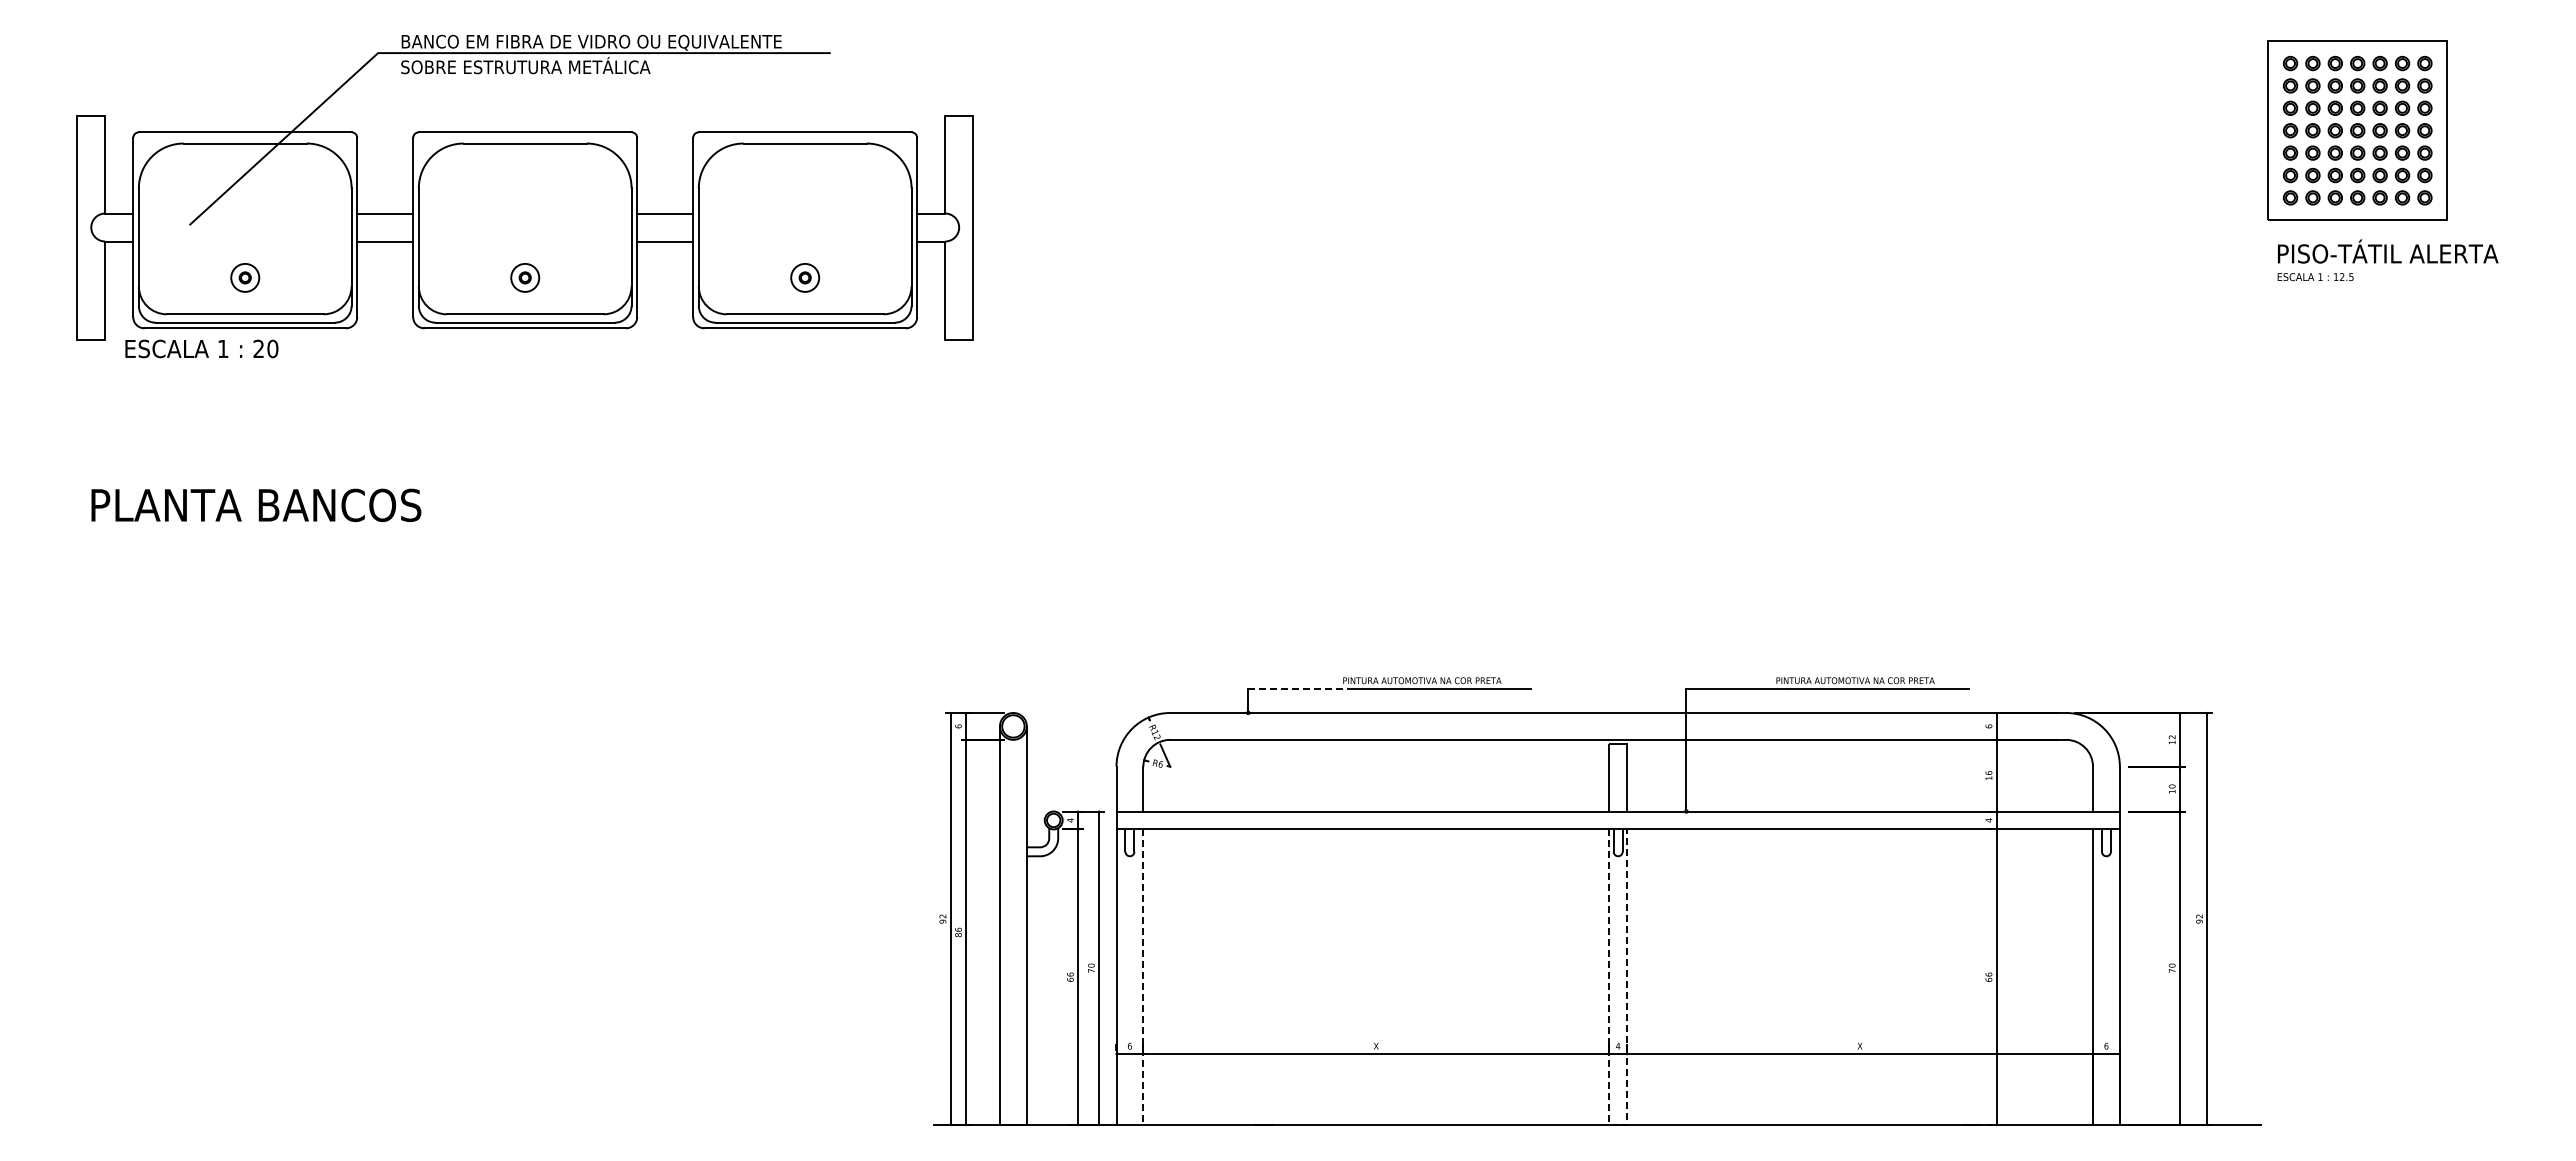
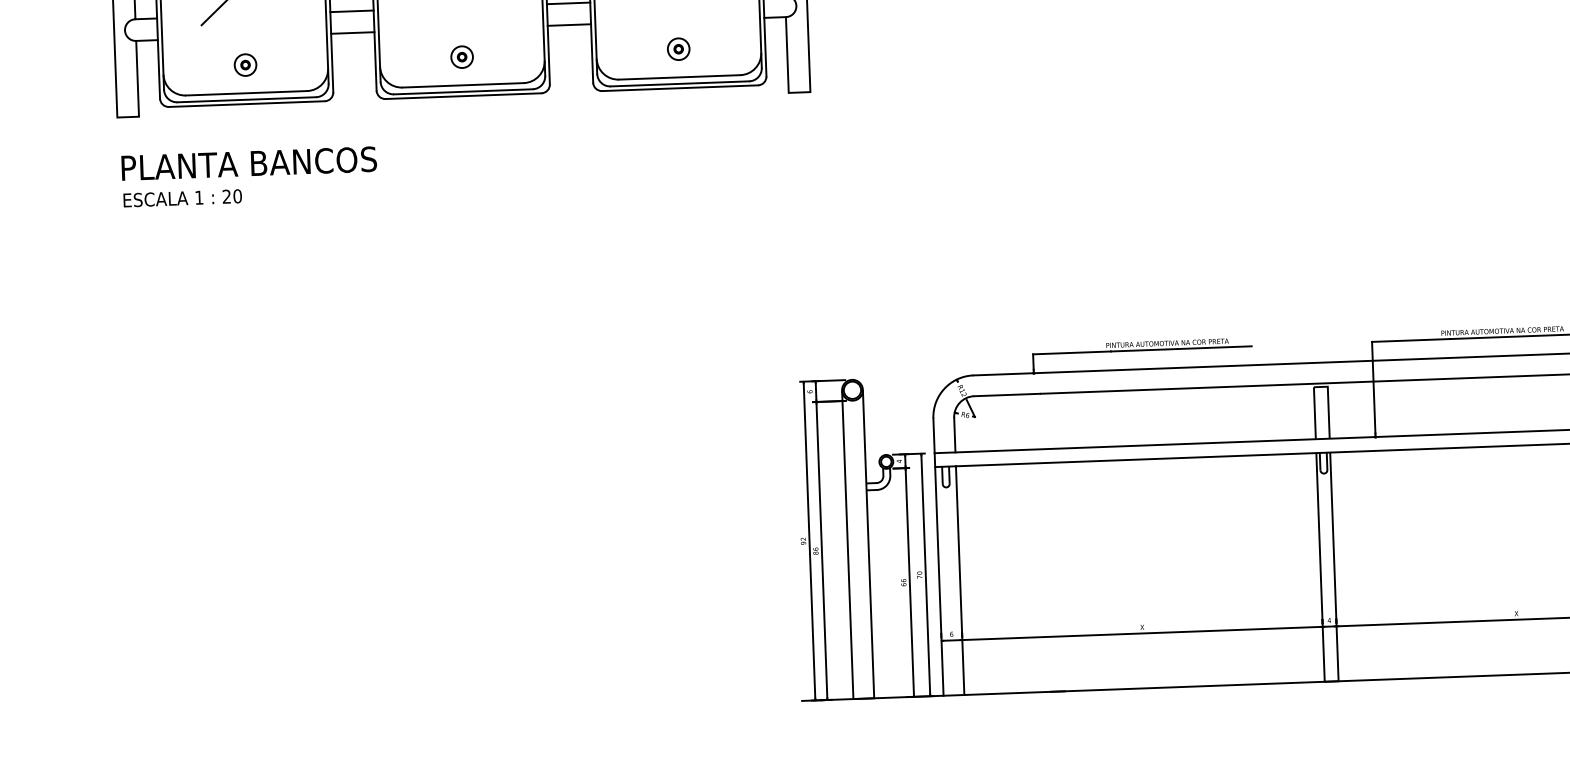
text: (201, 348) -> (182, 198), moved
text: (256, 505) -> (249, 163), moved
line: (1299, 688) -> (1072, 352), dashed -> solid
line: (1143, 977) -> (960, 580), dashed -> solid
line: (1618, 1125) -> (1331, 681), dashed -> solid

